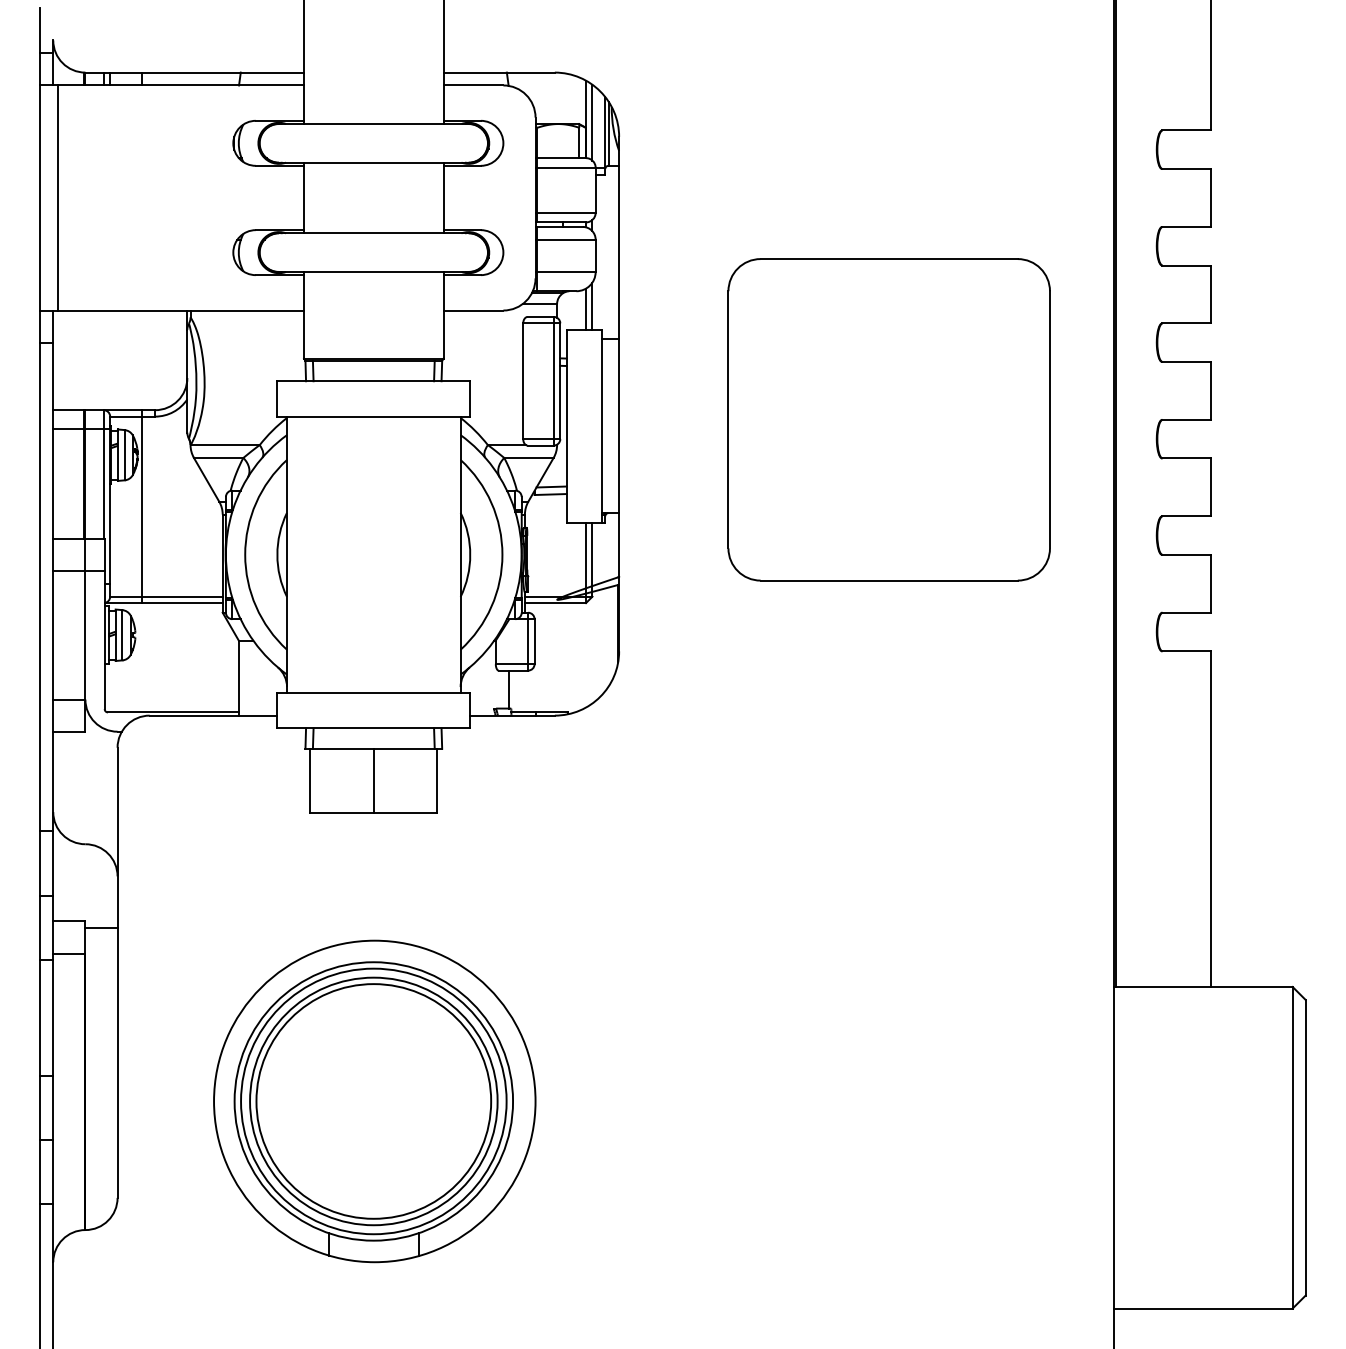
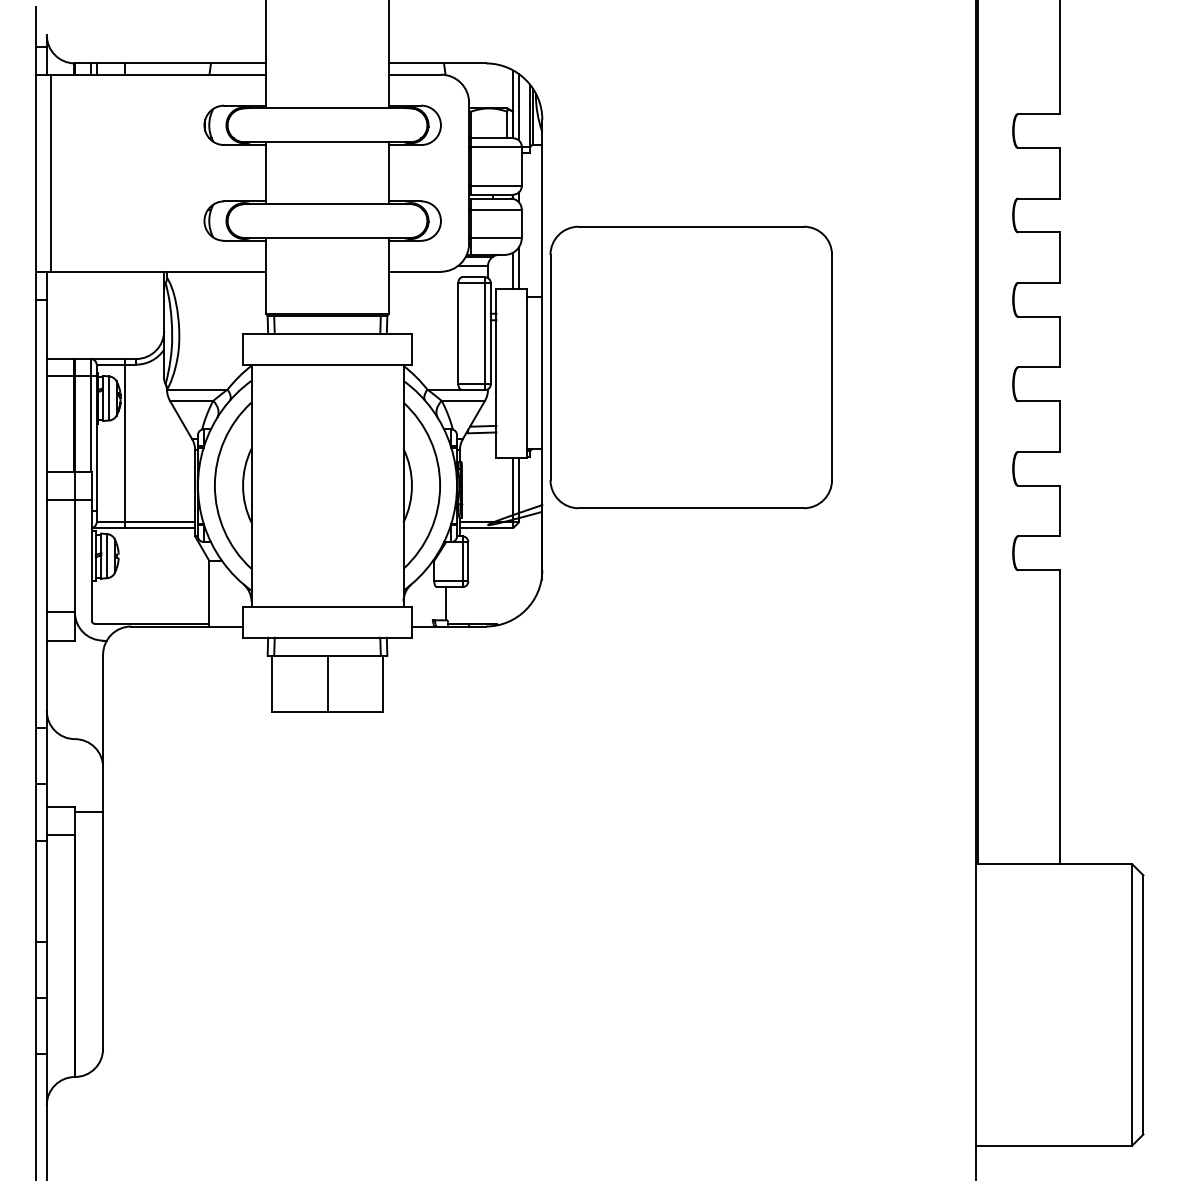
part: (888, 419) -> (690, 367), moved
part: (374, 1101) -> (328, 964), removed

